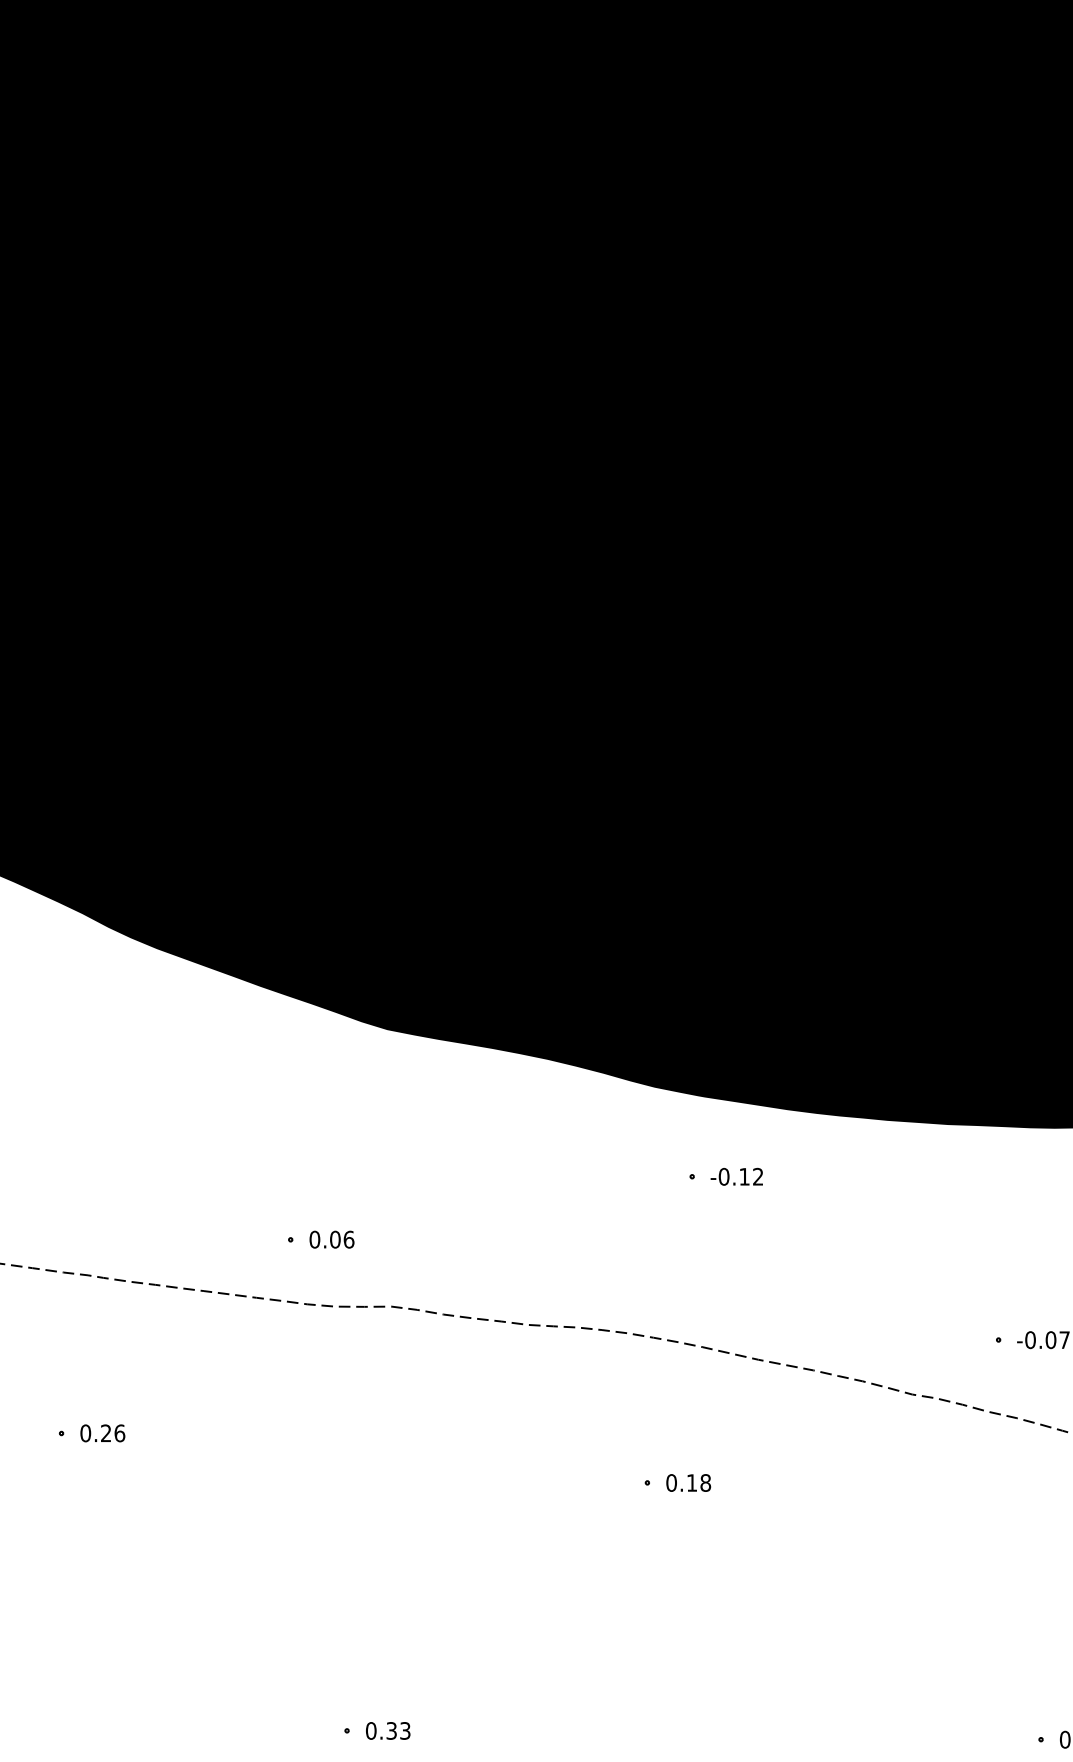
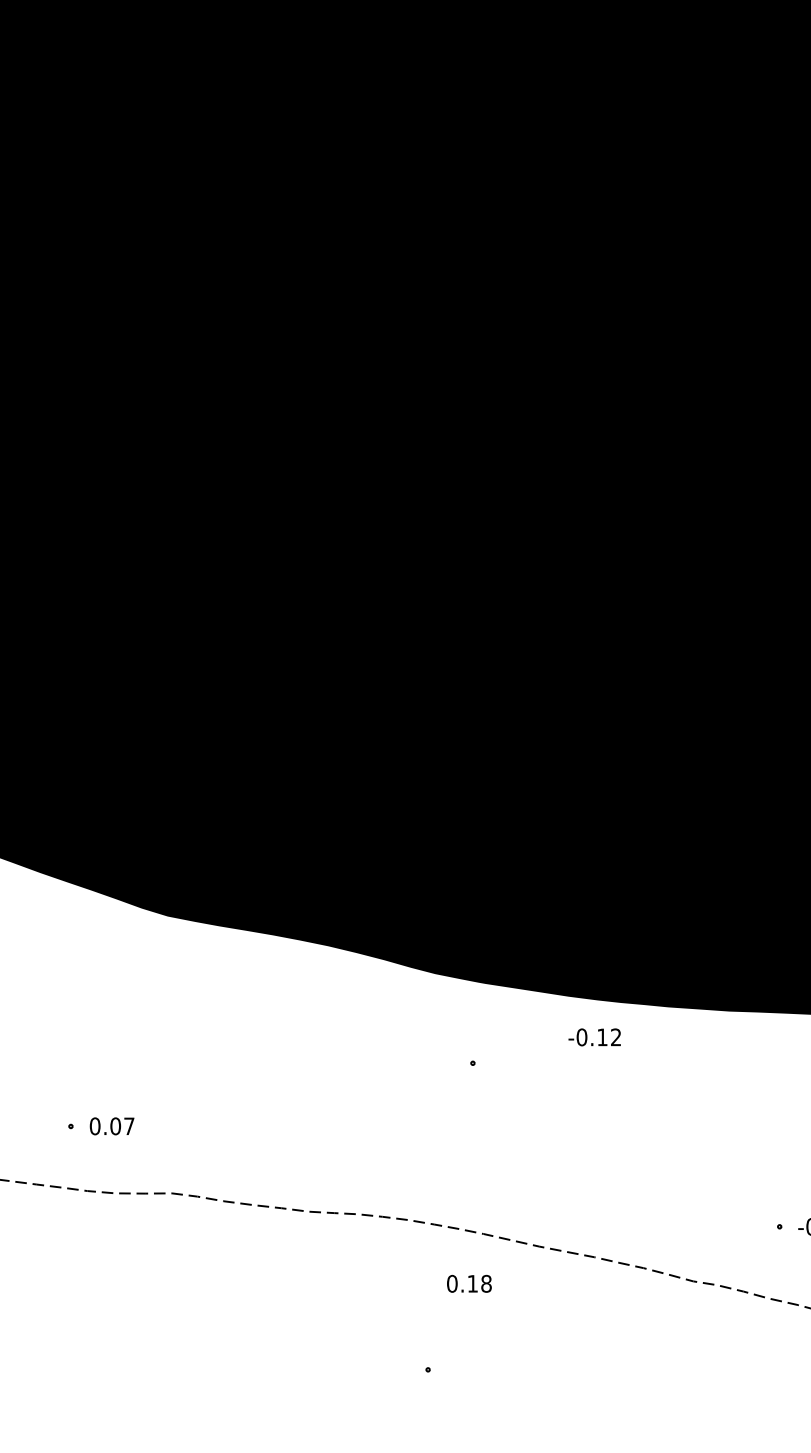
text: (736, 1176) -> (594, 1037), moved
text: (348, 1239) -> (128, 1126), 0.06 -> 0.07
text: (688, 1482) -> (469, 1283), moved

